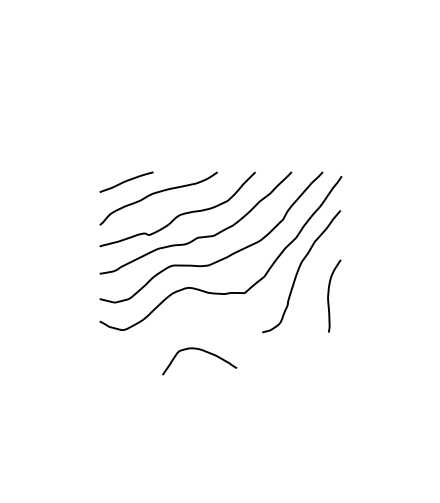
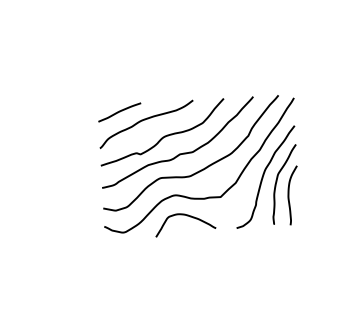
curve: (315, 277) -> (277, 181), added
curve: (202, 351) -> (187, 216), moved

